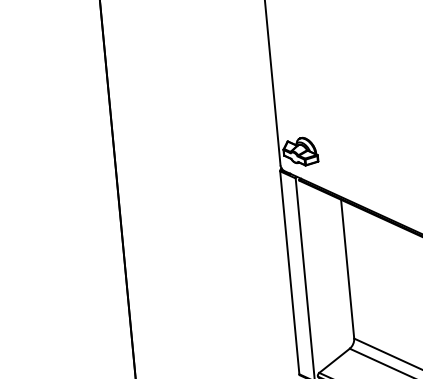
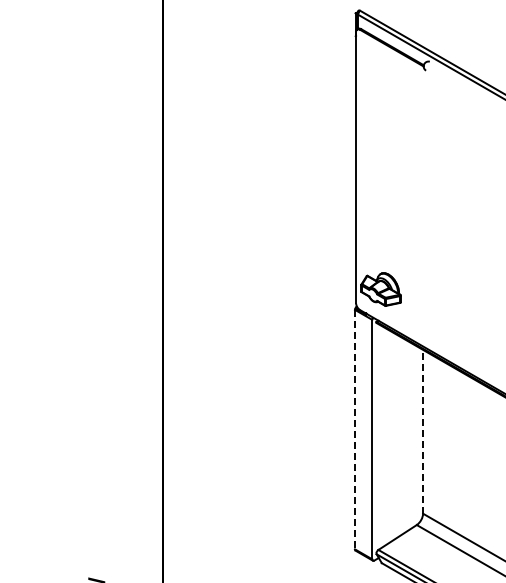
line: (347, 268) -> (423, 431), solid -> dashed
line: (289, 272) -> (354, 429), solid -> dashed

